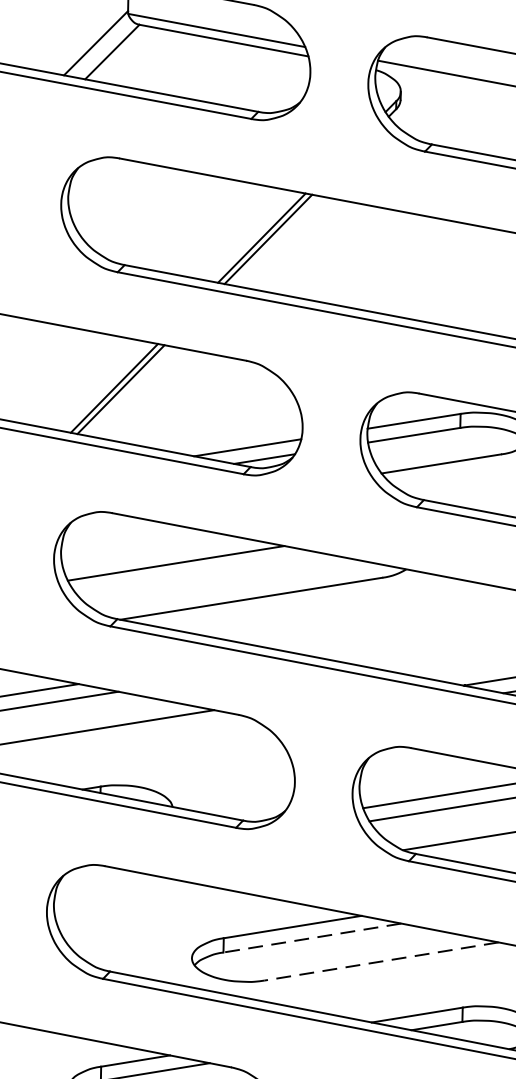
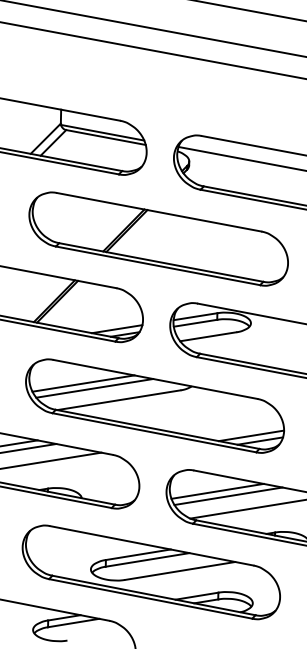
line: (199, 573) -> (94, 388), added
line: (312, 939) -> (147, 560), dashed -> solid
line: (382, 960) -> (180, 570), dashed -> solid

